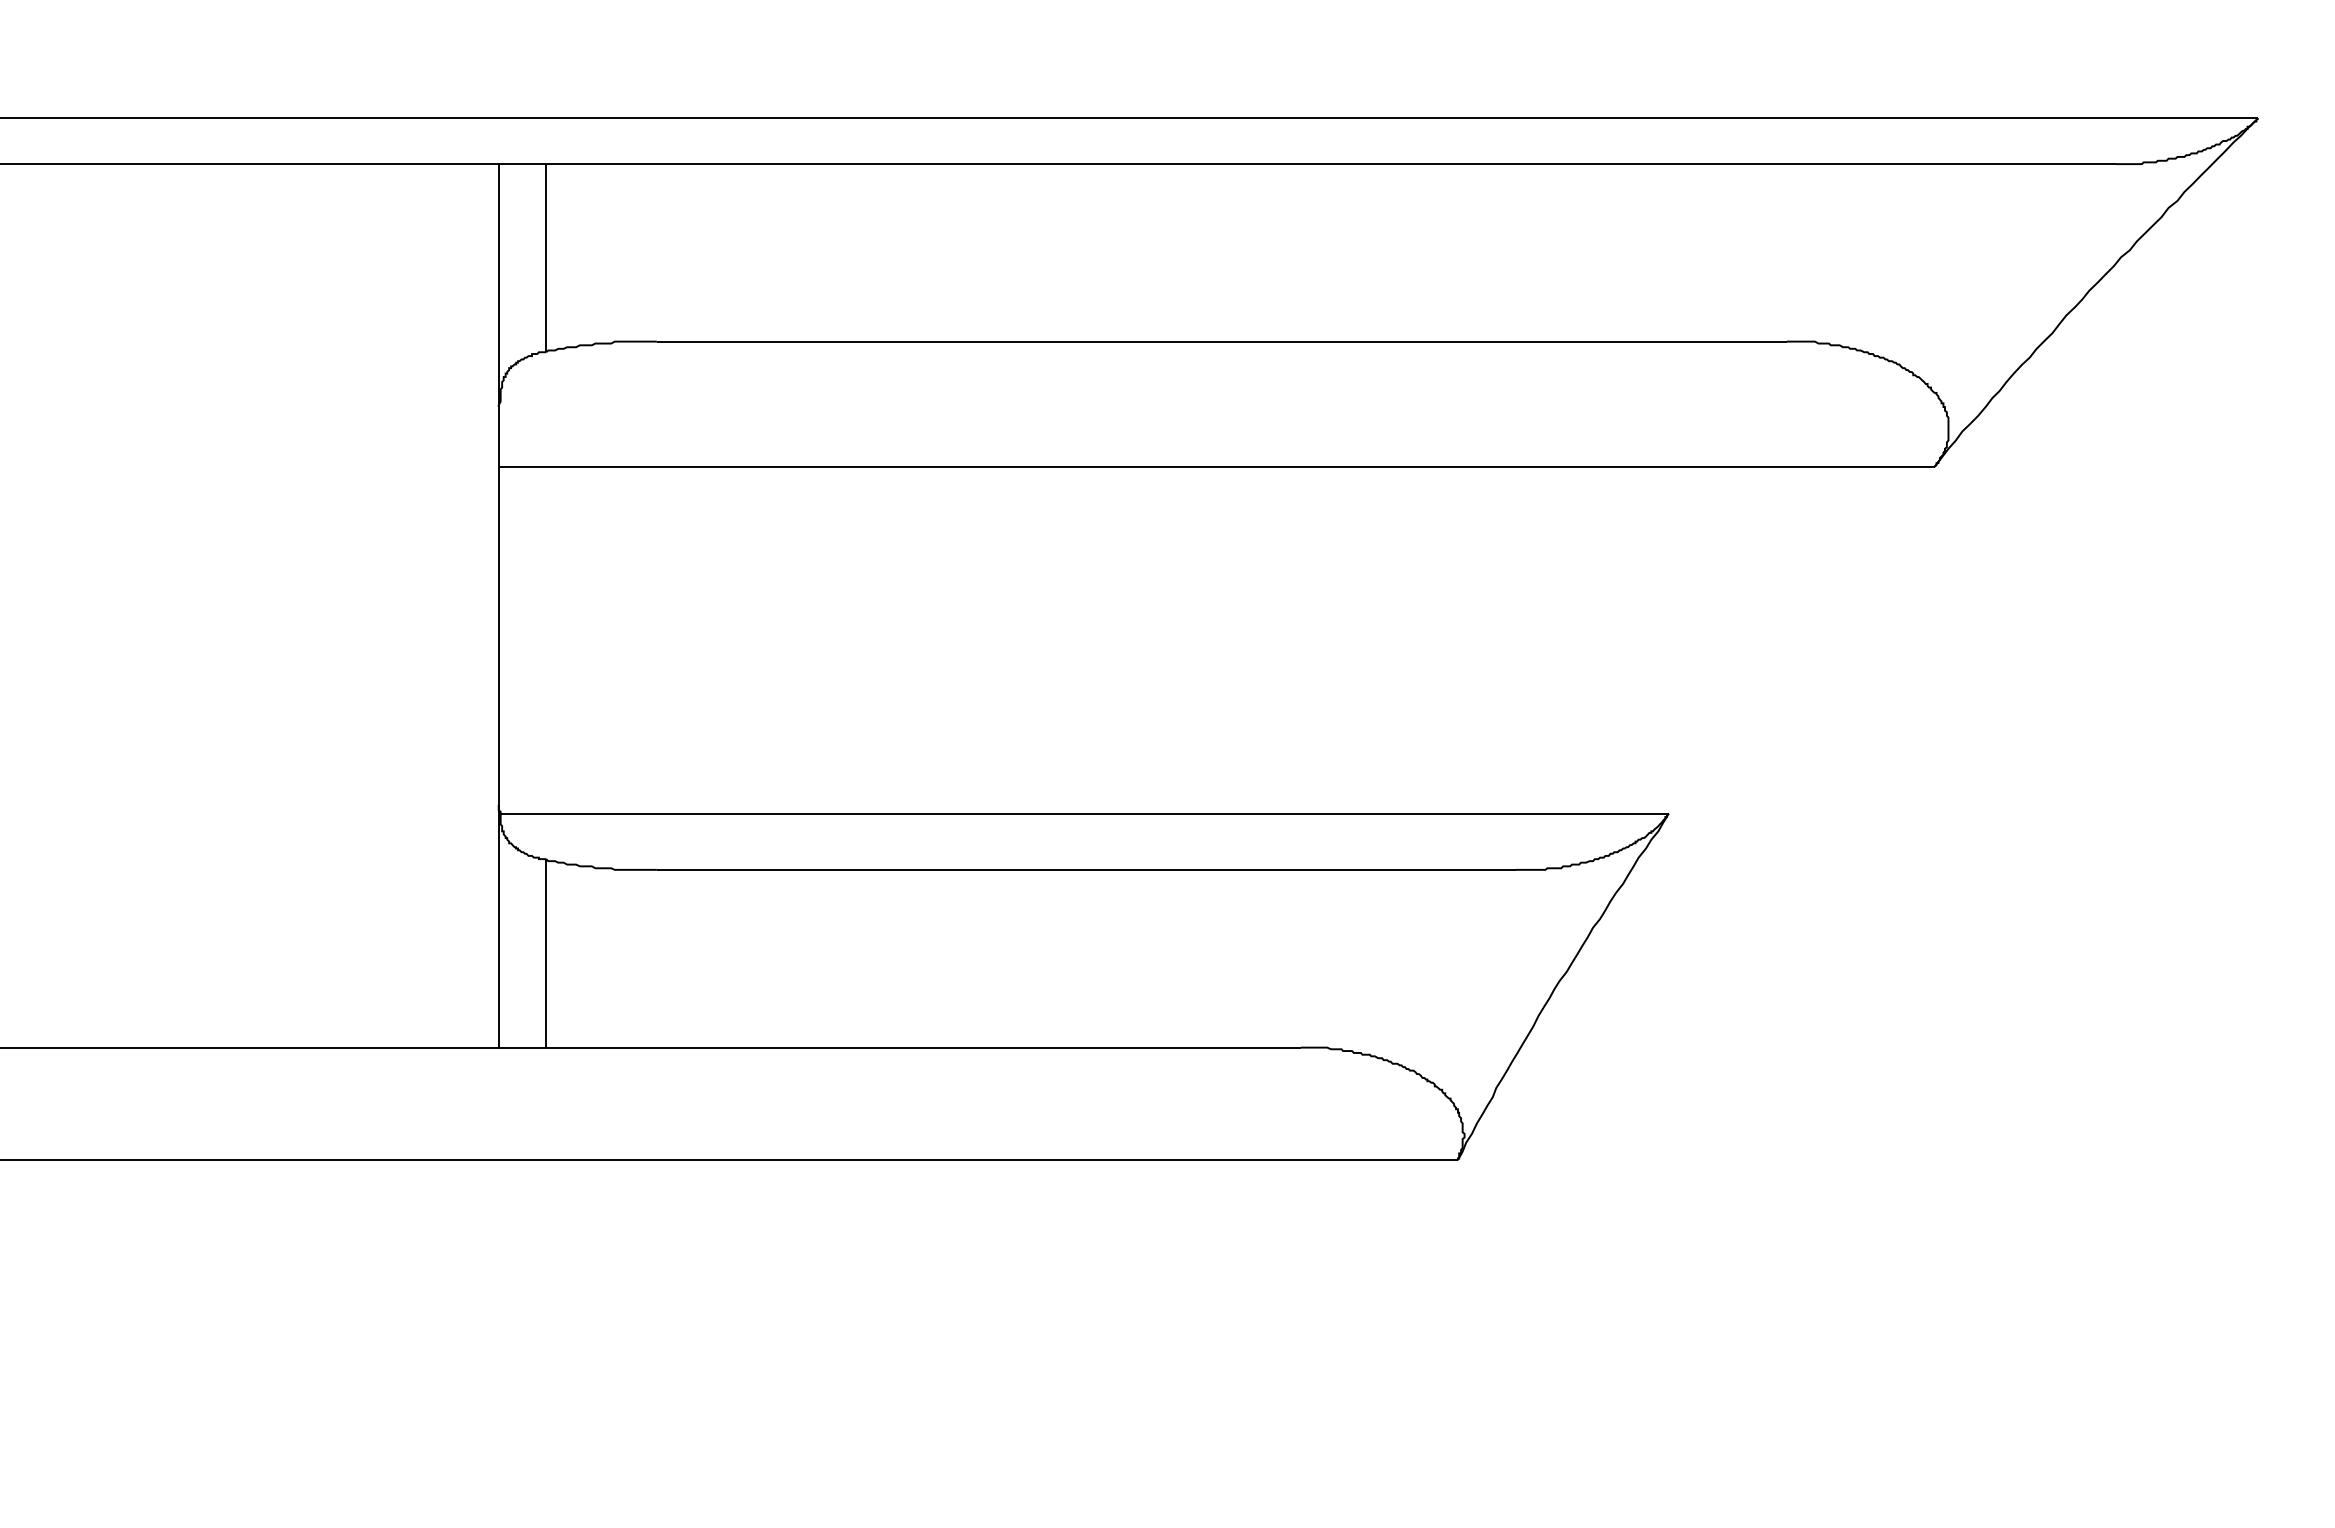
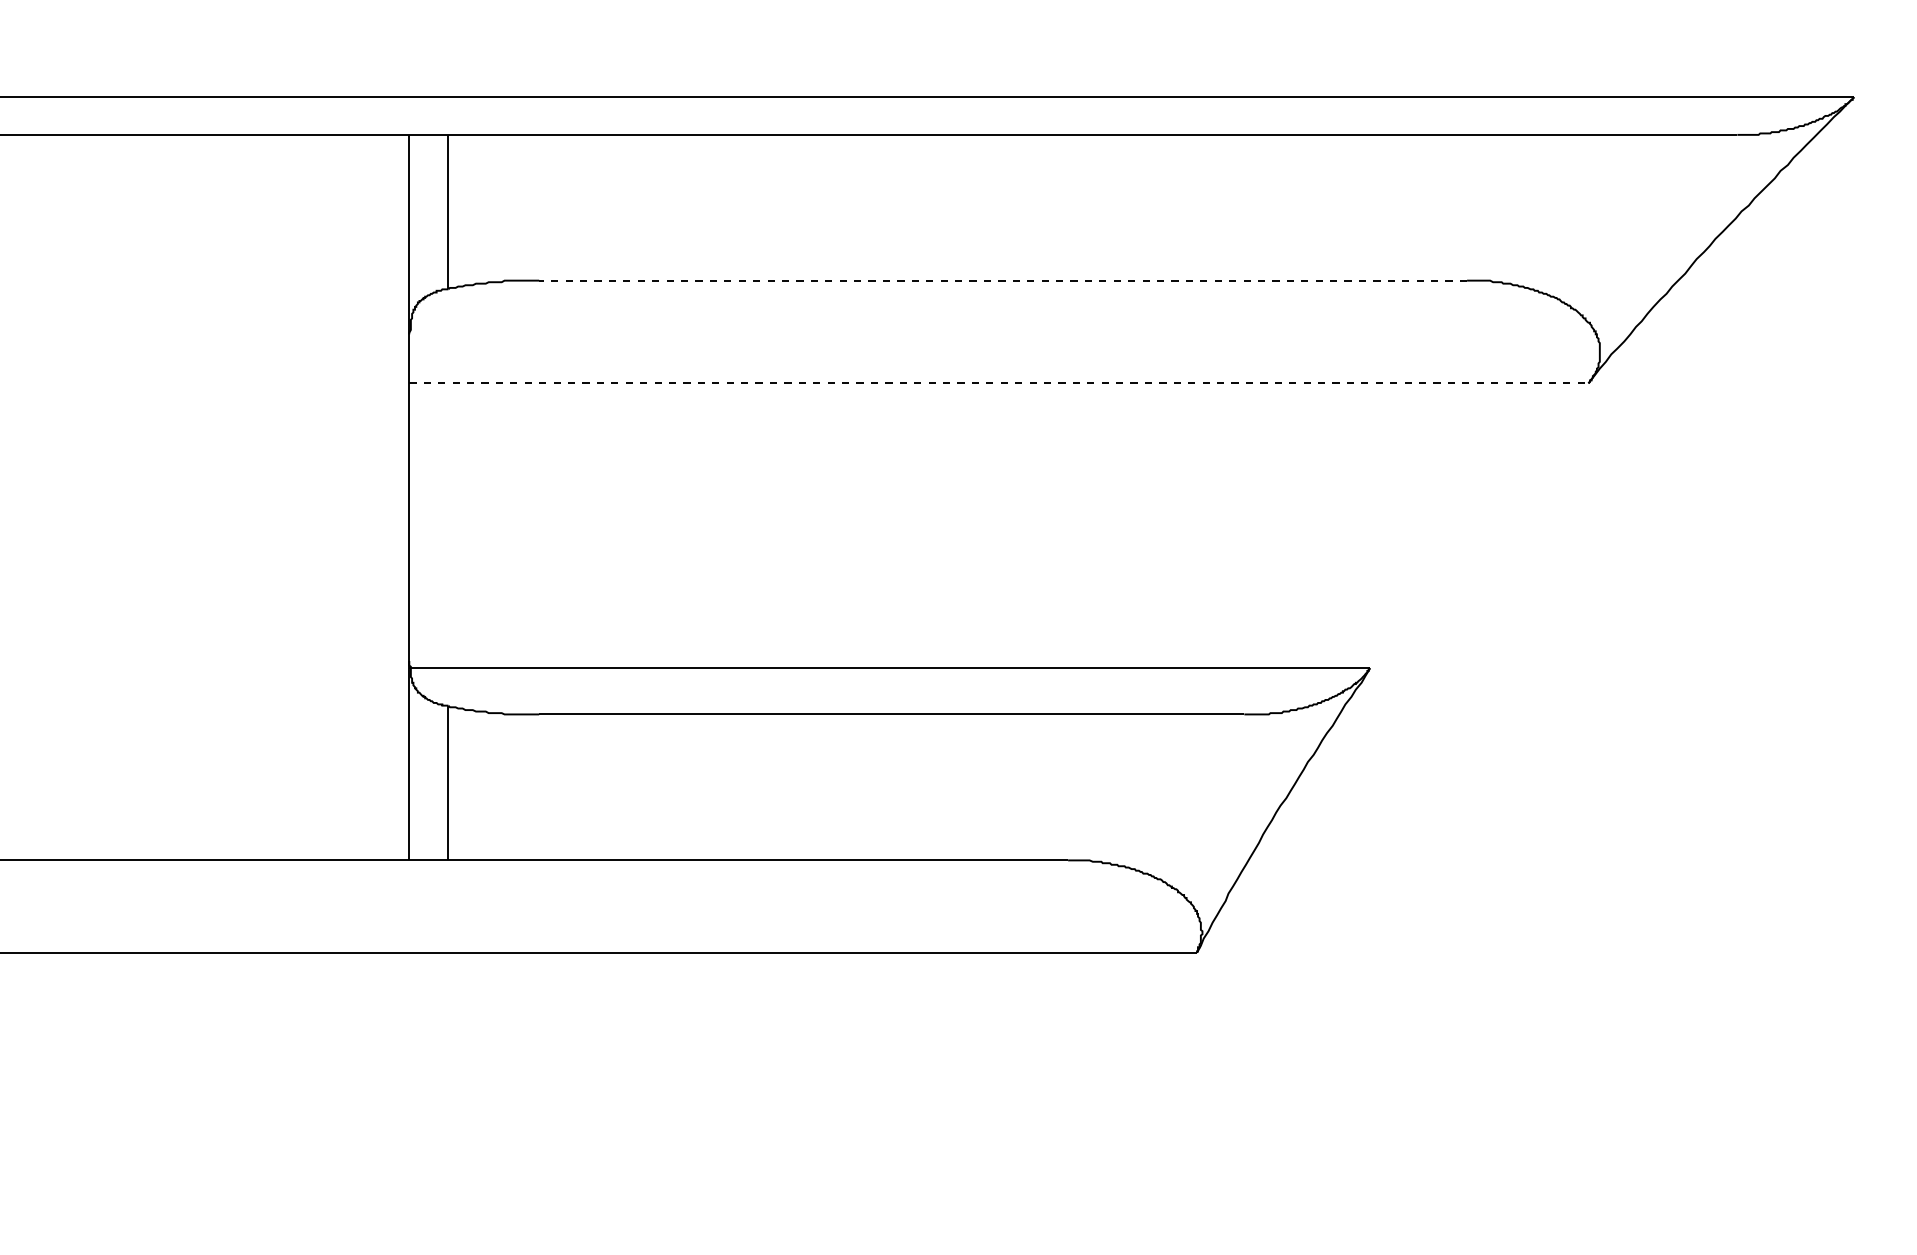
line: (1221, 341) -> (1002, 280), solid -> dashed
line: (1216, 466) -> (998, 383), solid -> dashed

